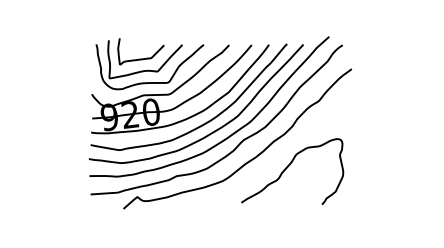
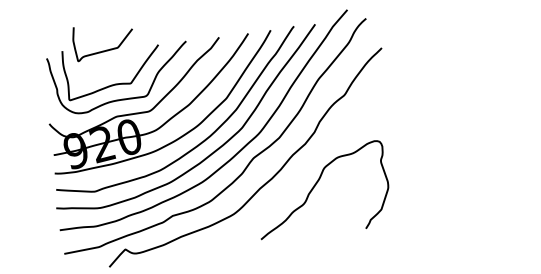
curve: (140, 58) -> (103, 49), moved

